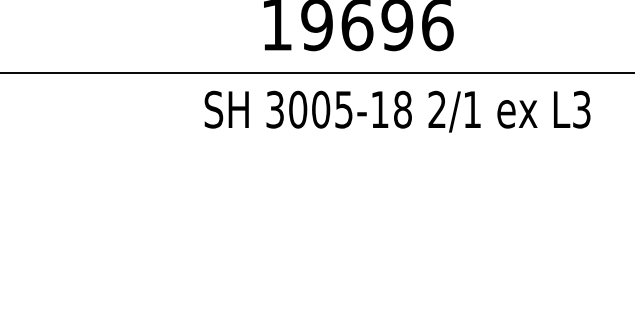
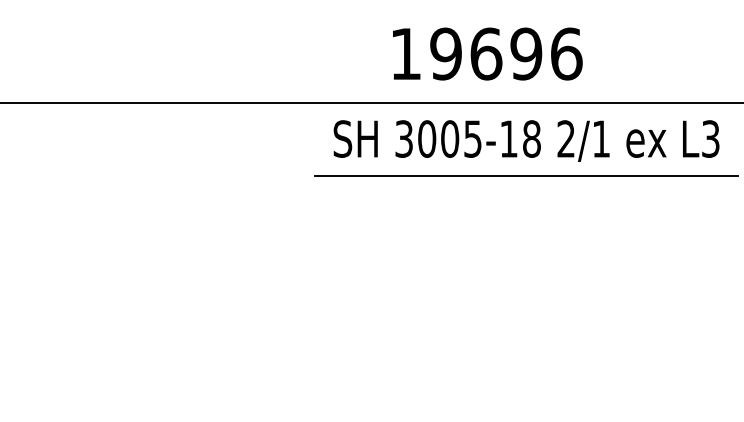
line: (397, 146) -> (526, 175), added

